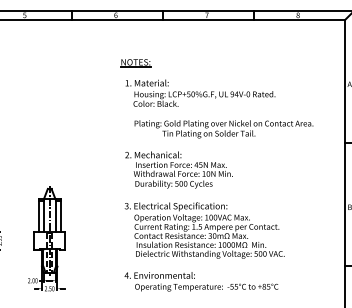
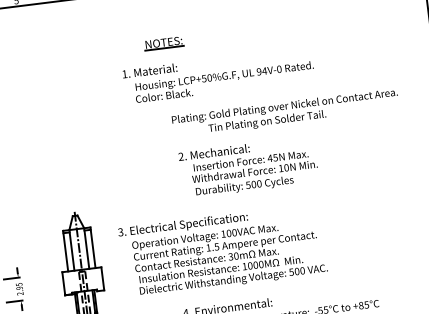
text: (200, 92) -> (218, 74), moved
text: (178, 169) -> (248, 166), moved
text: (204, 230) -> (222, 250), moved

